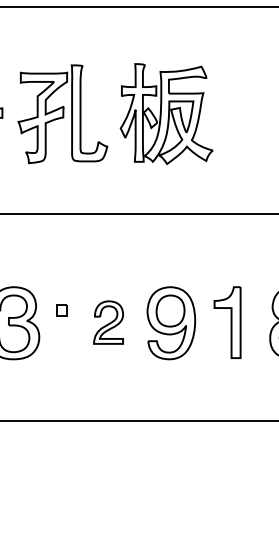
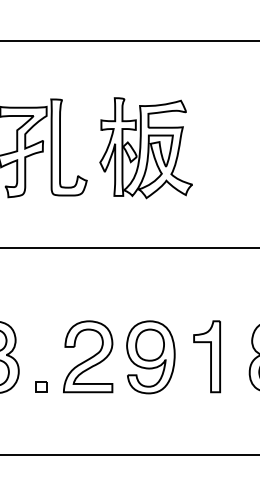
part: (61, 310) -> (41, 386), moved
part: (108, 322) -> (88, 356), size x1.67

